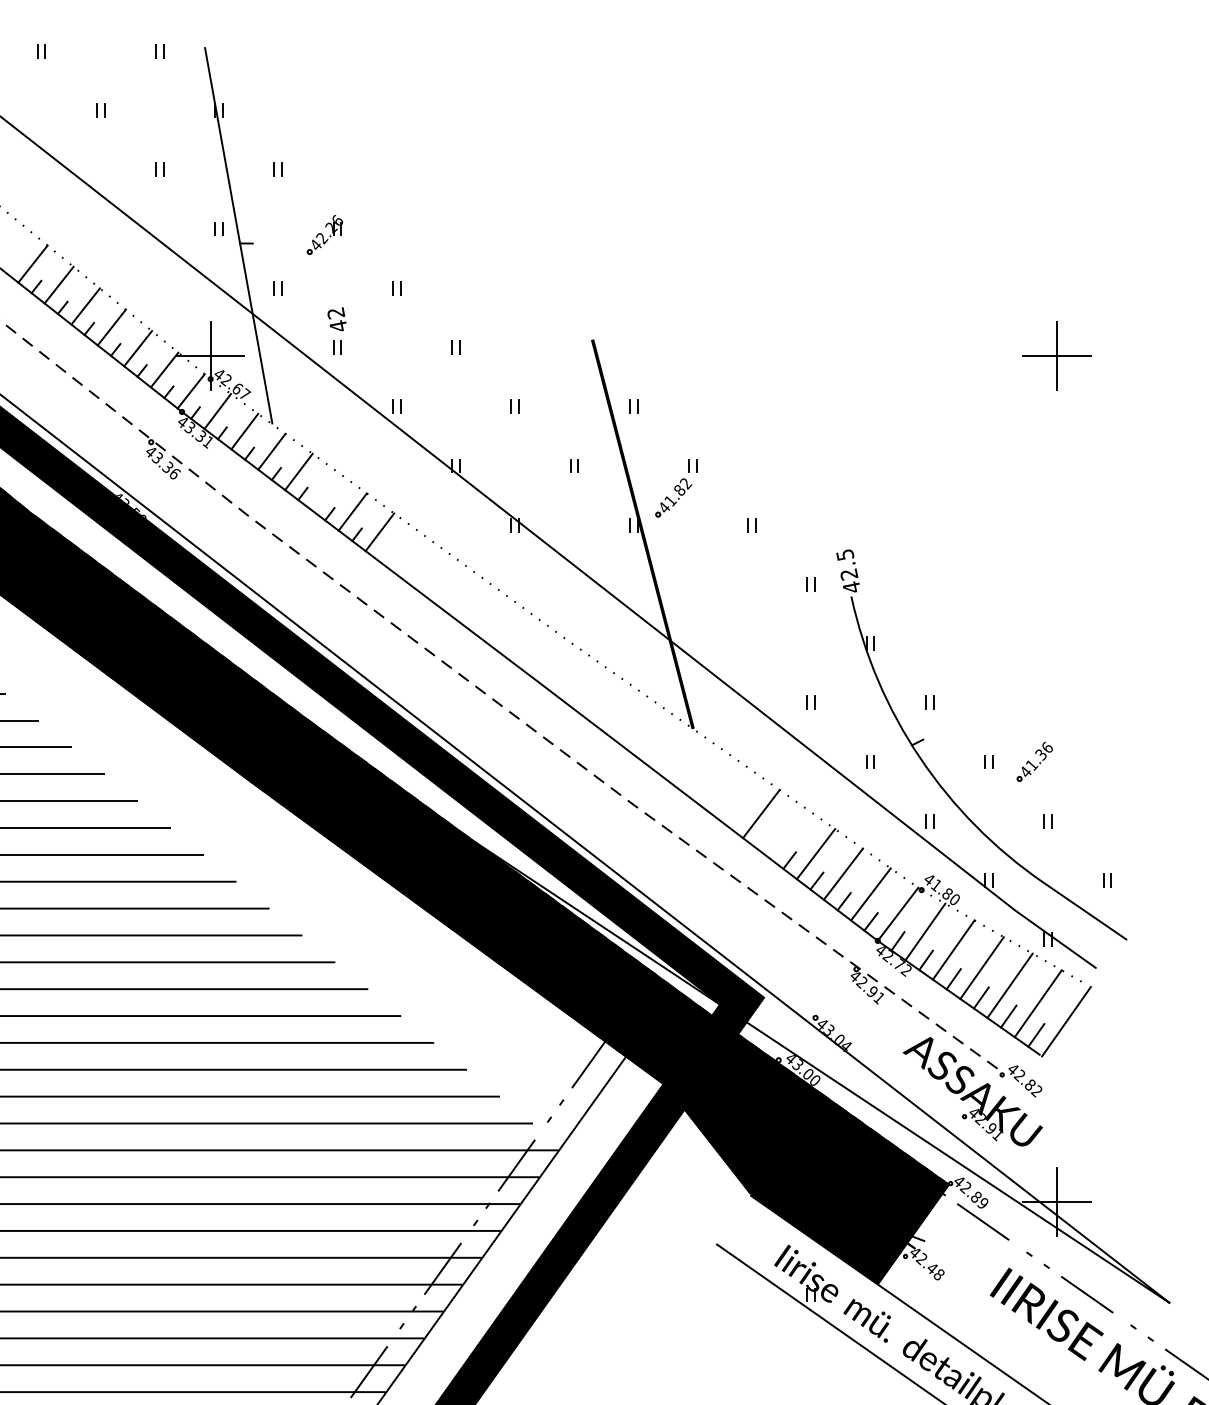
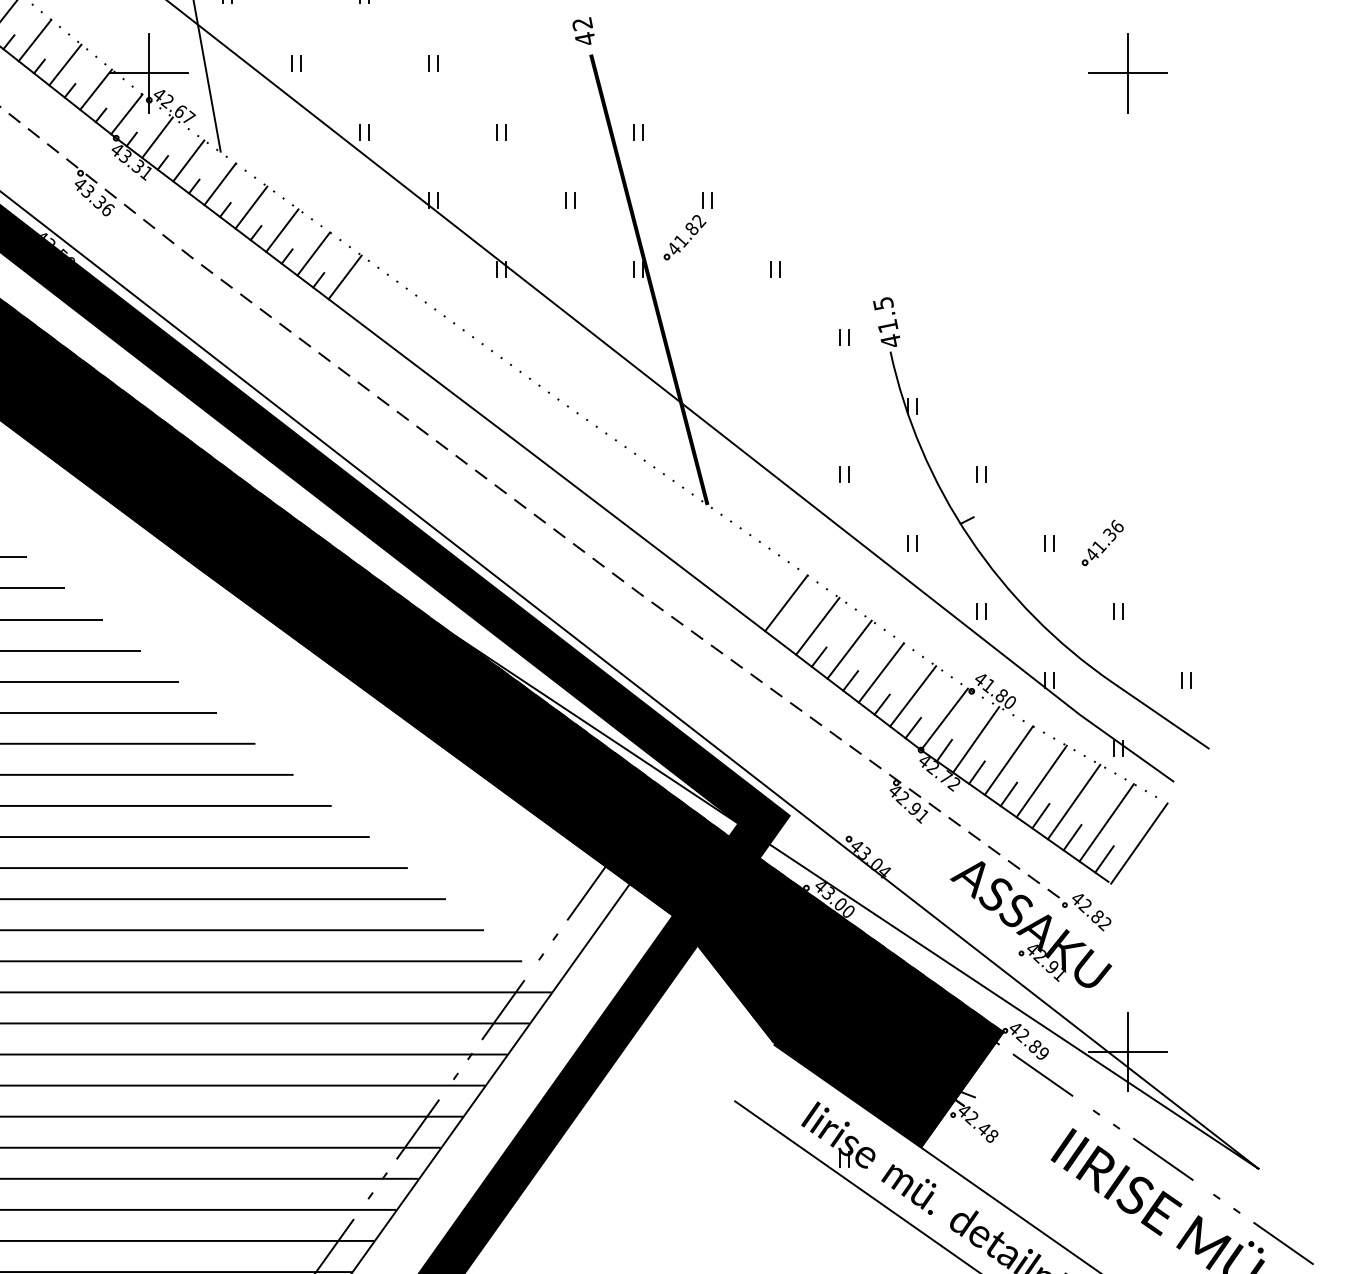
text: (336, 319) -> (582, 31), moved
line: (325, 491) -> (282, 230), added
text: (849, 574) -> (888, 326), 42.5 -> 41.5
line: (788, 833) -> (817, 625), added

